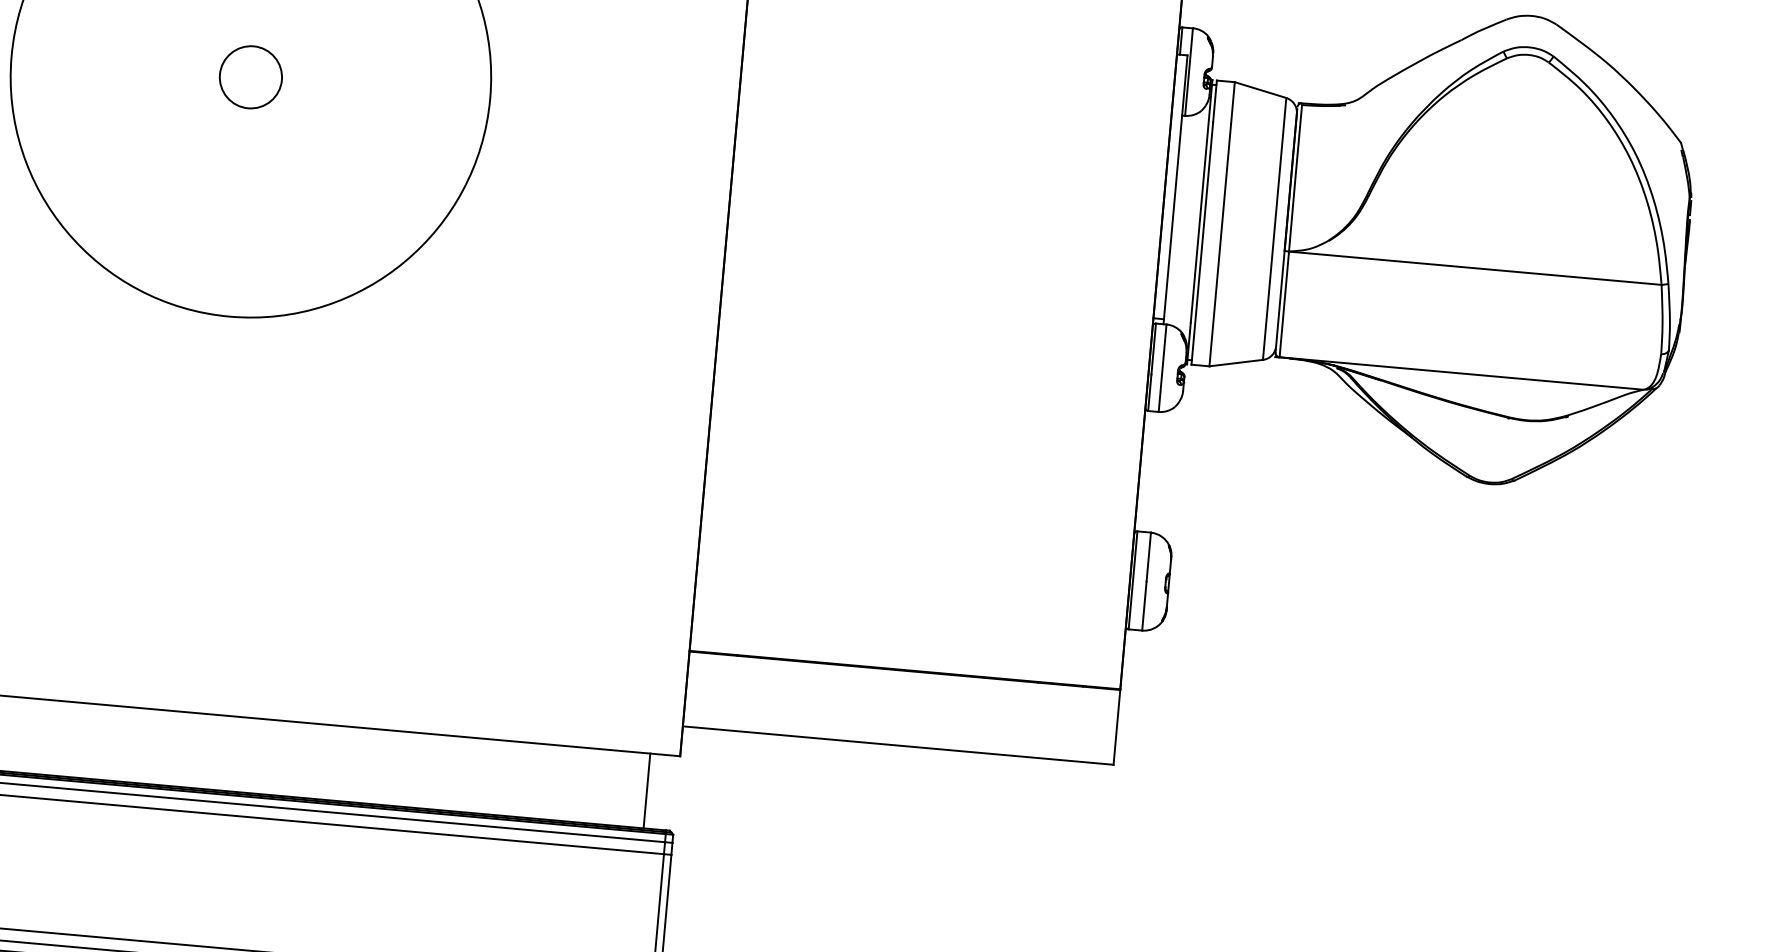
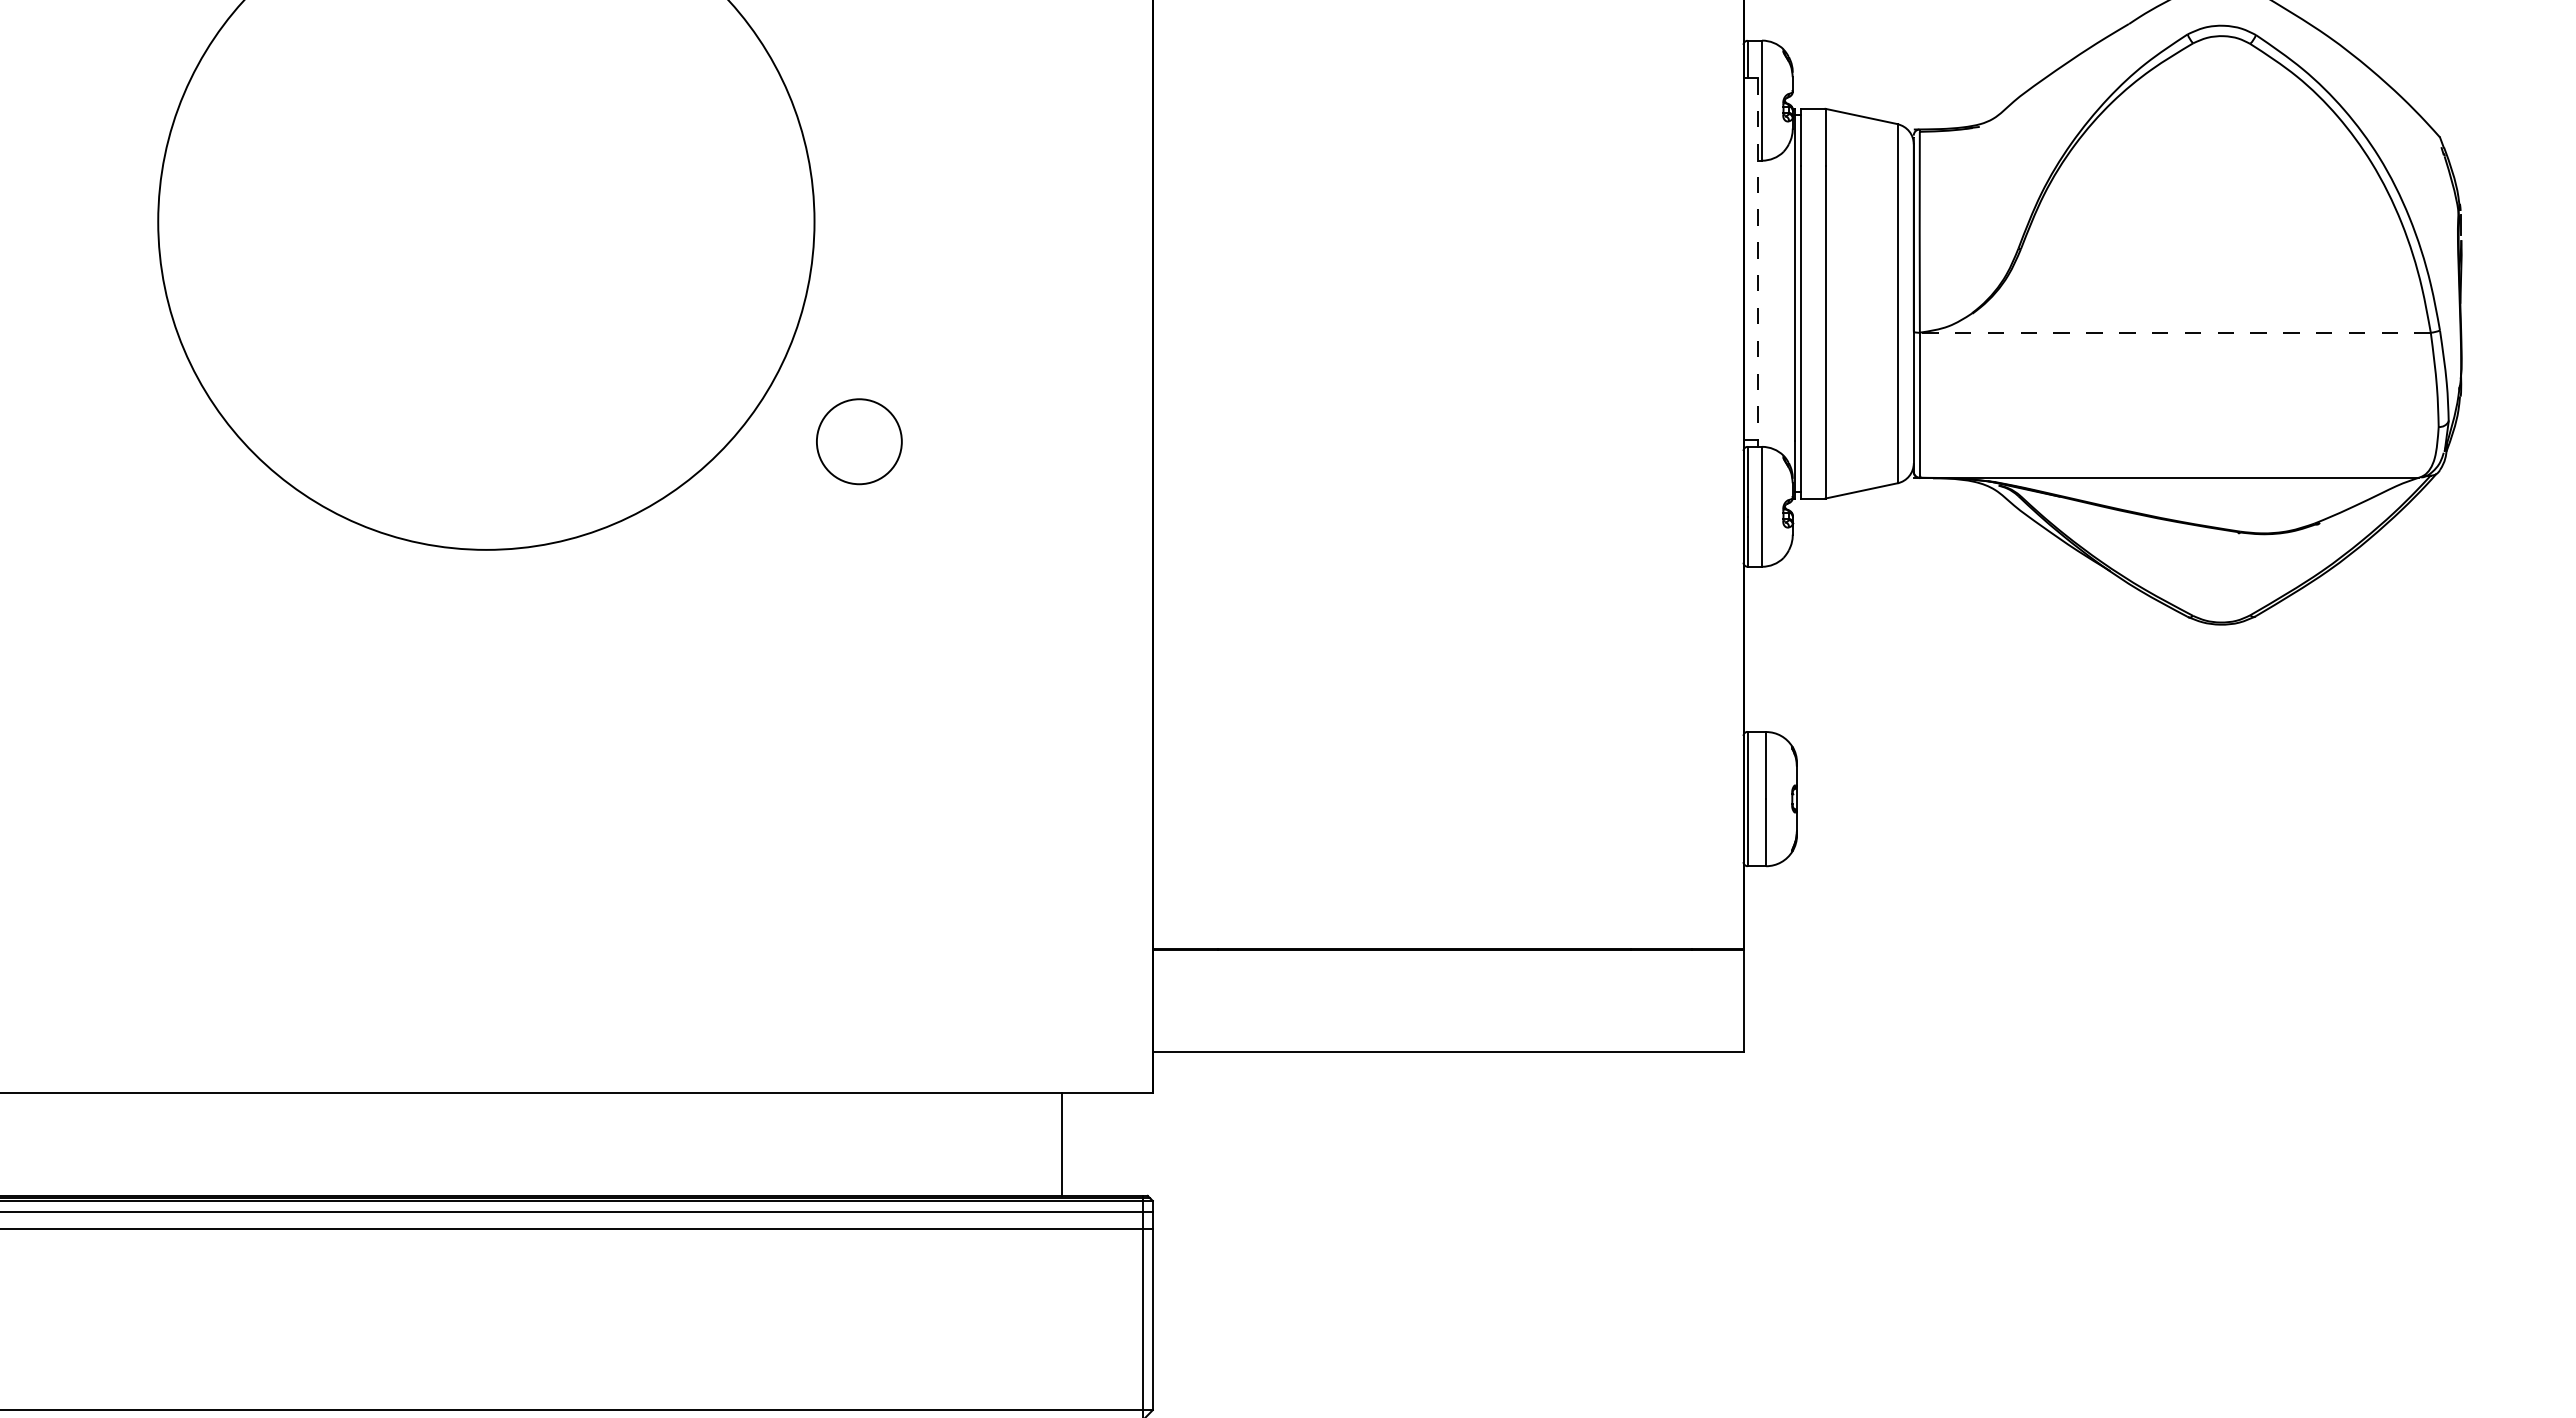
circle: (251, 77) -> (859, 441), moved
line: (1175, 187) -> (1757, 259), solid -> dashed
line: (1474, 267) -> (2174, 332), solid -> dashed
line: (646, 790) -> (1061, 1144), moved

